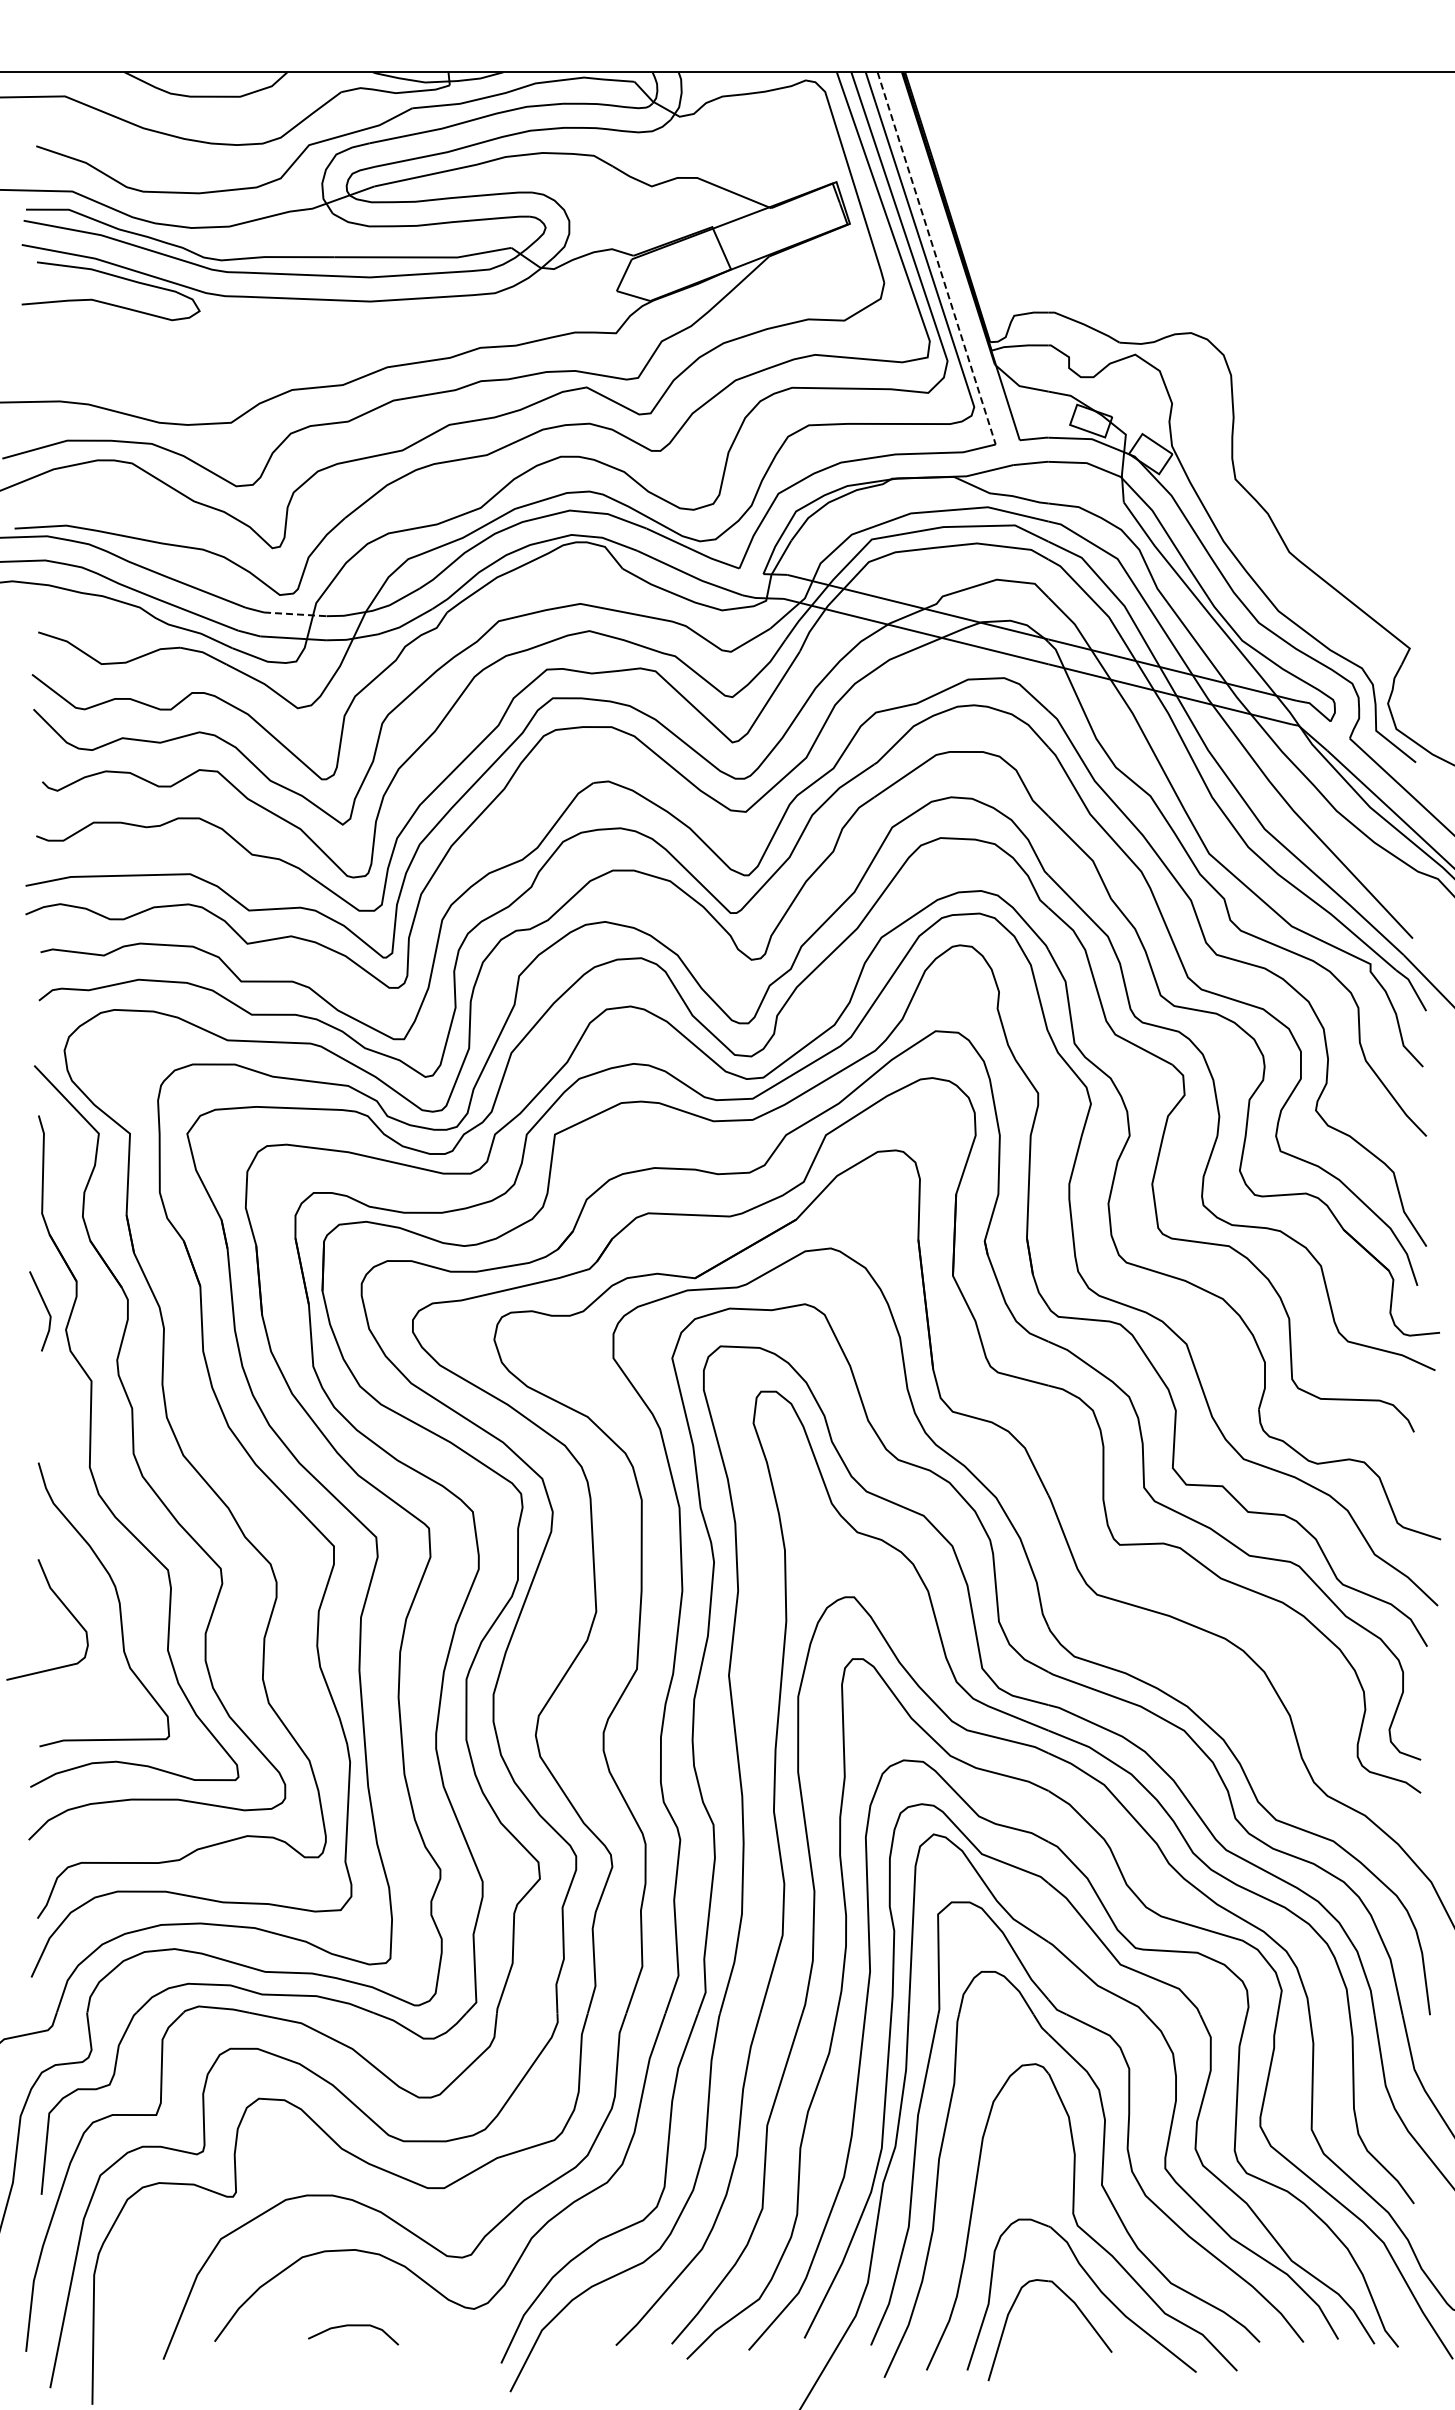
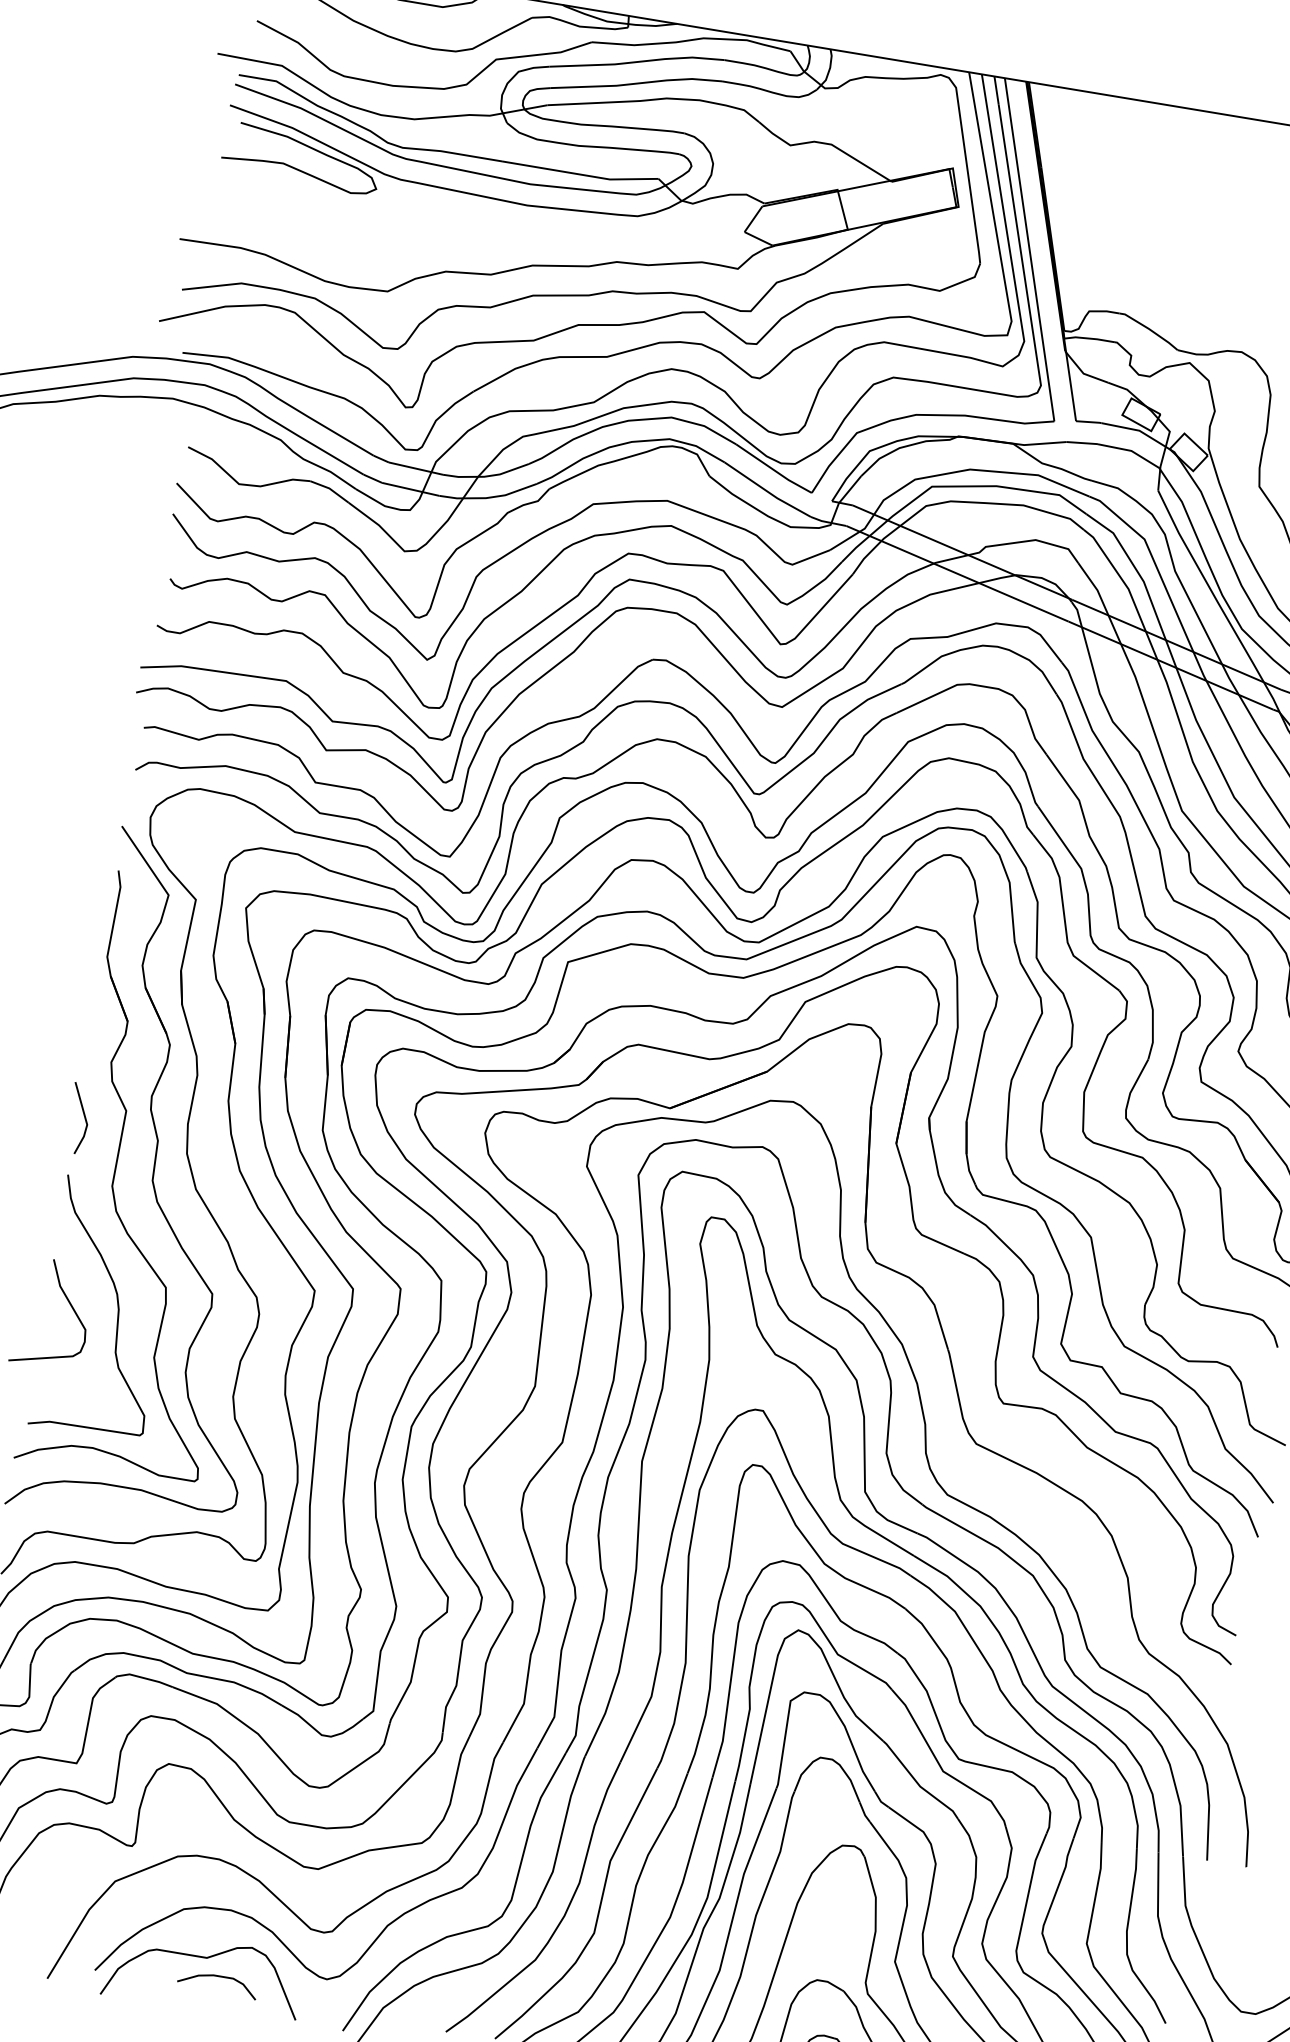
line: (936, 258) -> (1029, 249), dashed -> solid
line: (295, 614) -> (416, 468), dashed -> solid
line: (45, 1308) -> (83, 1116), moved
curve: (335, 2308) -> (205, 1958), added

